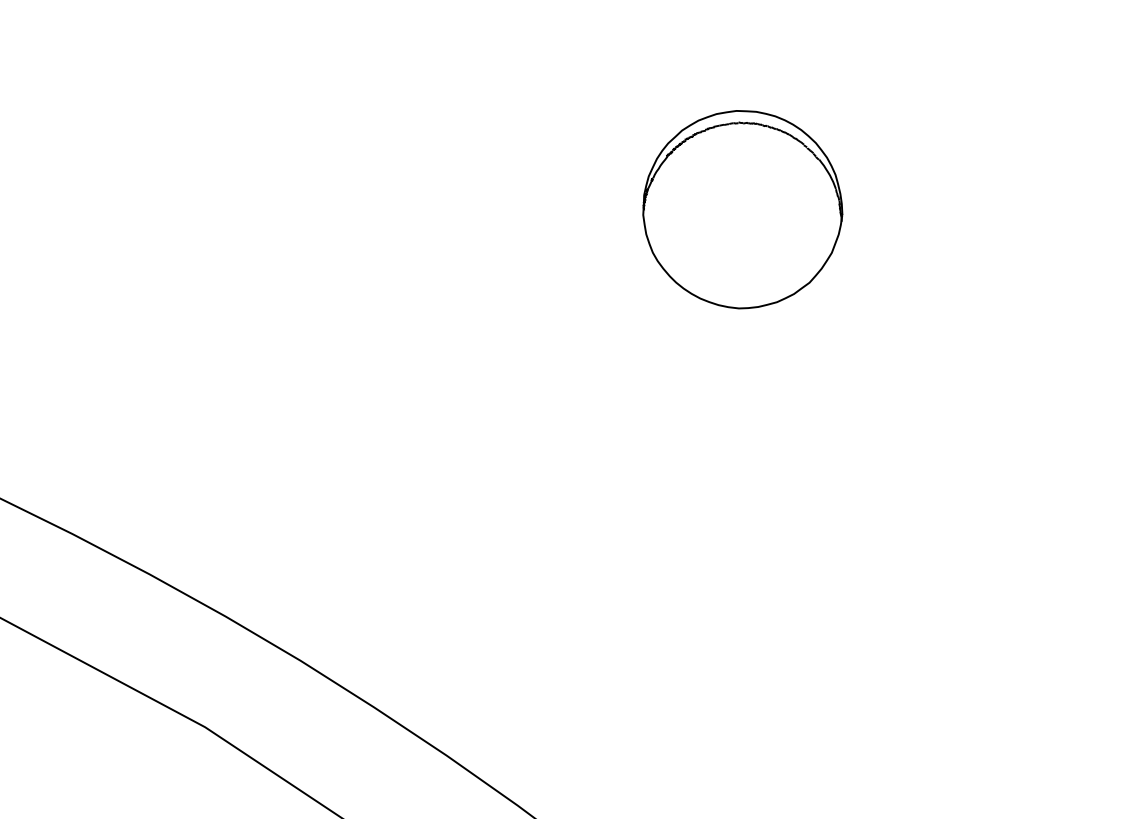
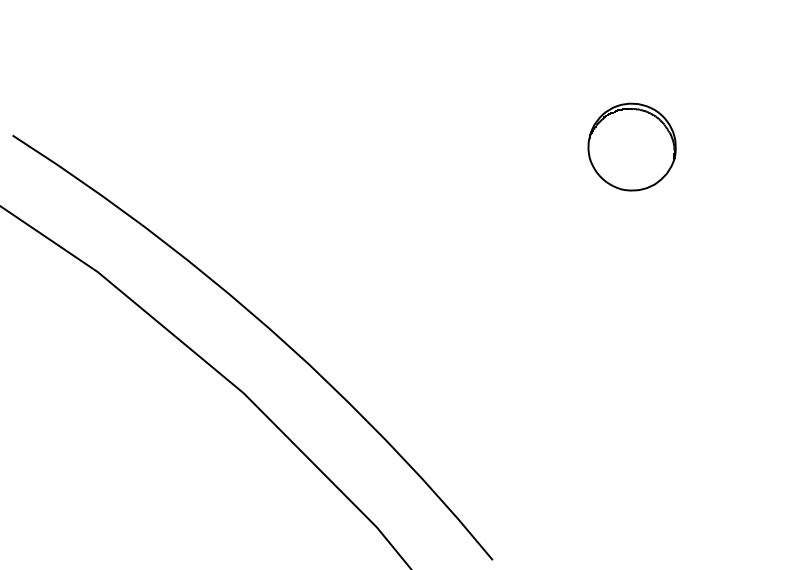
part: (741, 208) -> (631, 146), size x0.71

